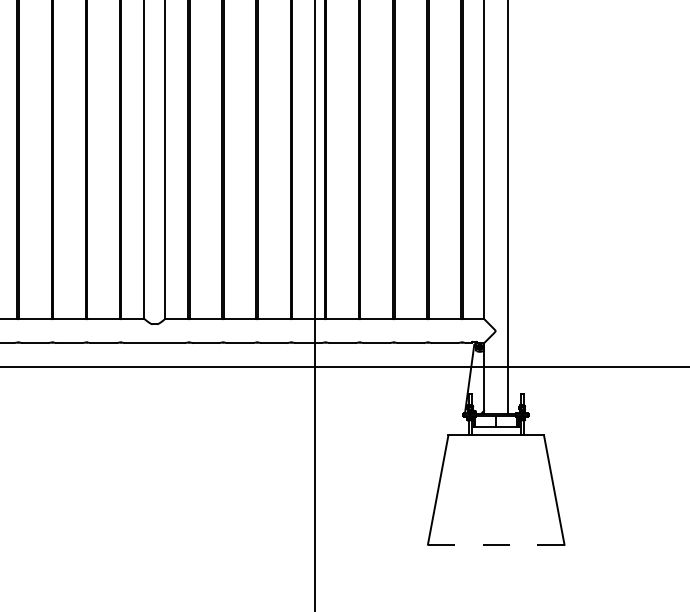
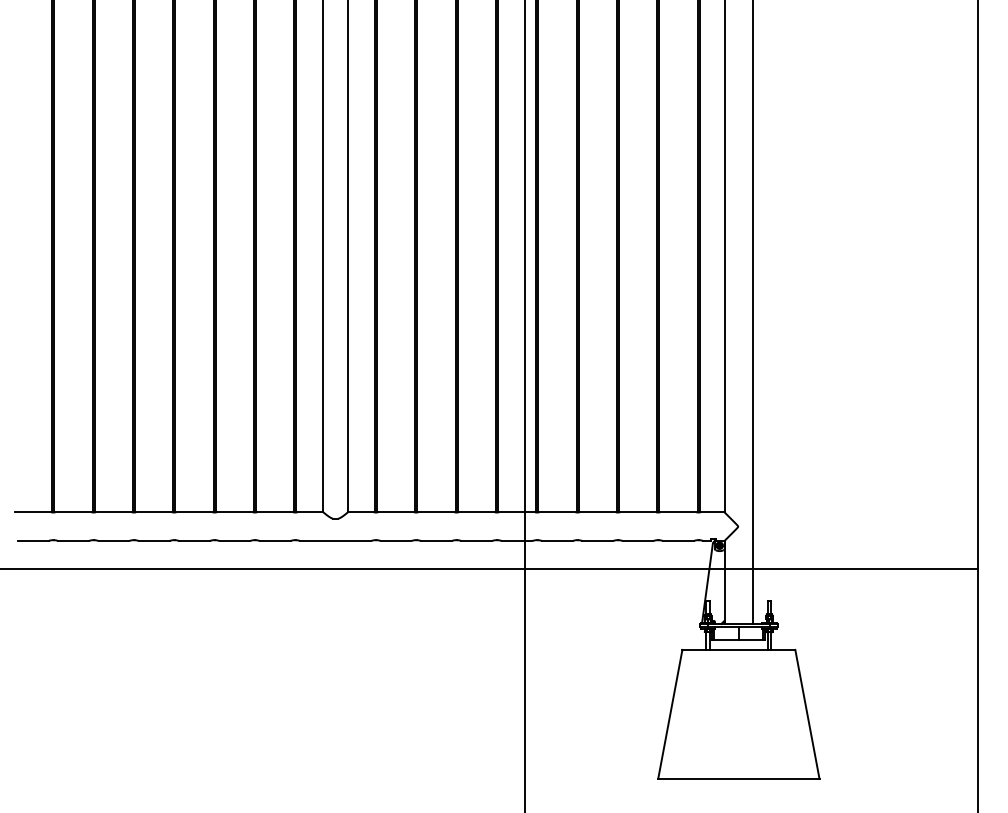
line: (495, 544) -> (738, 778), dashed -> solid

